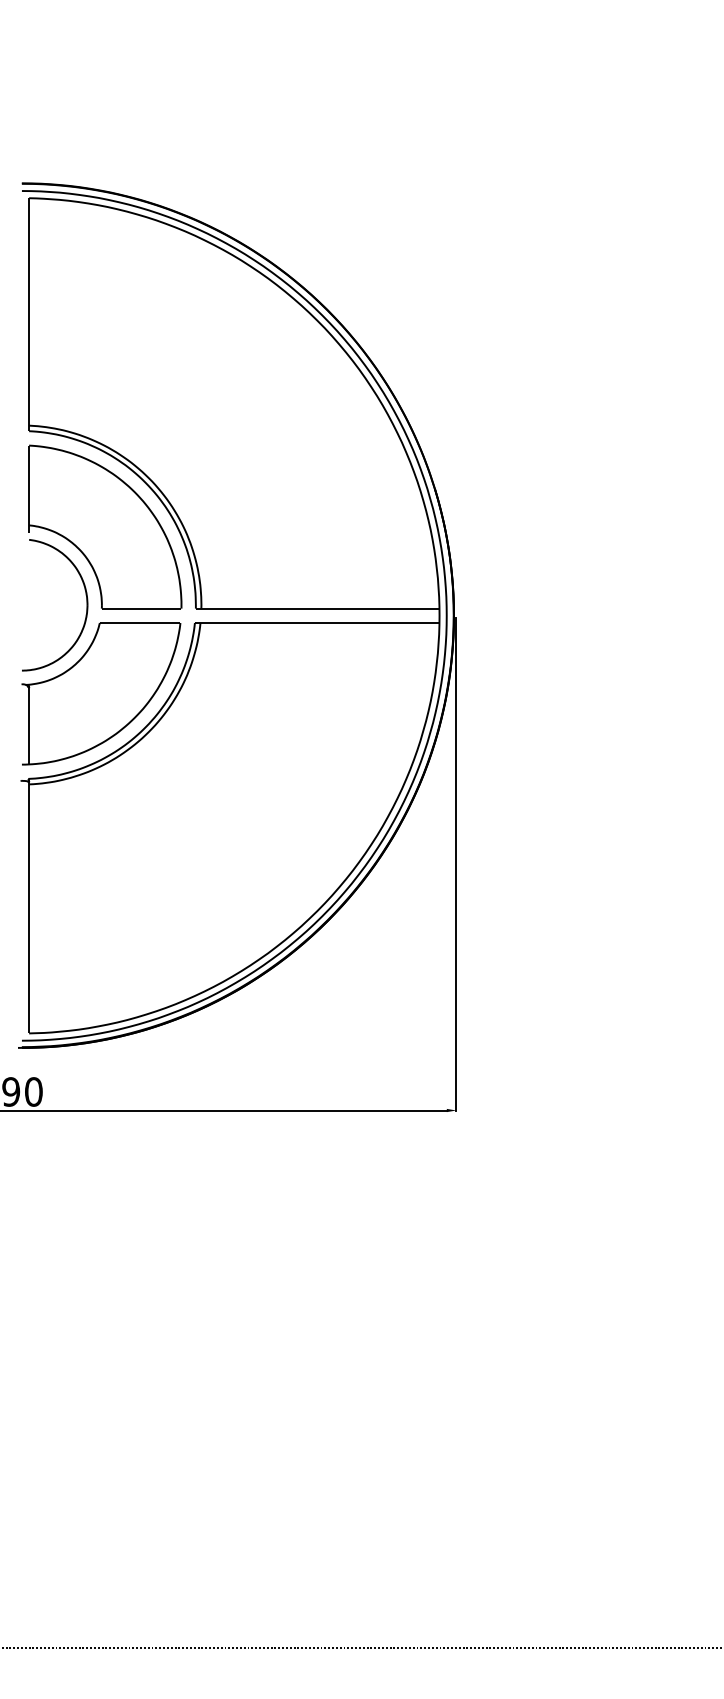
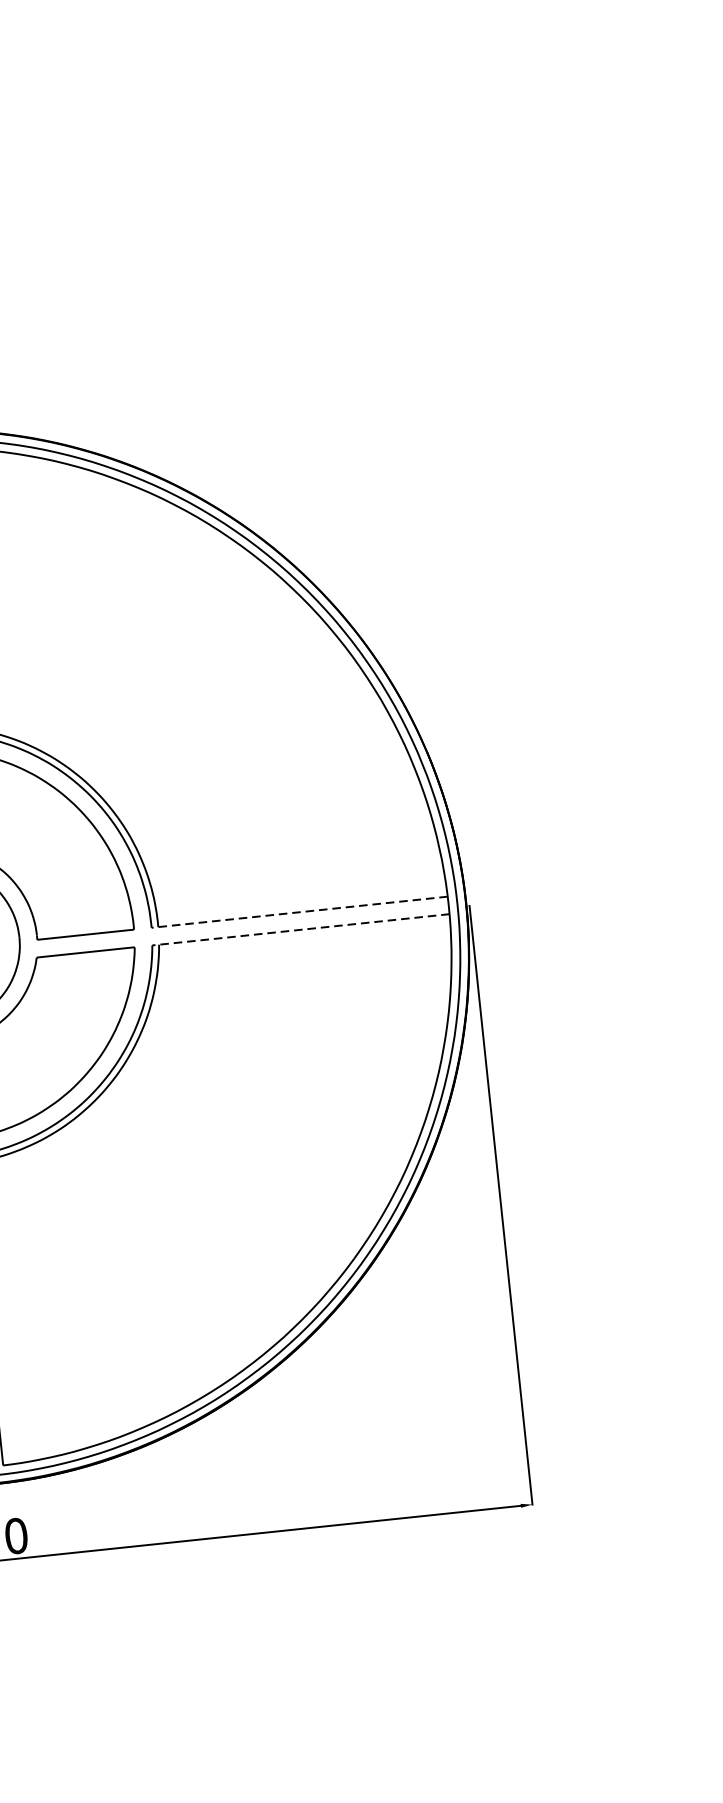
line: (317, 608) -> (299, 912), solid -> dashed
line: (316, 623) -> (300, 930), solid -> dashed

